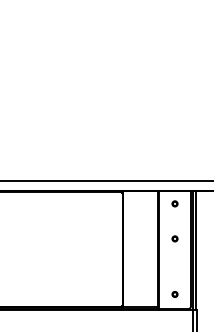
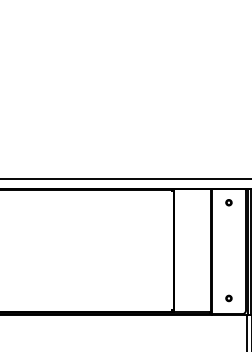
part: (174, 238) -> (228, 239), removed

